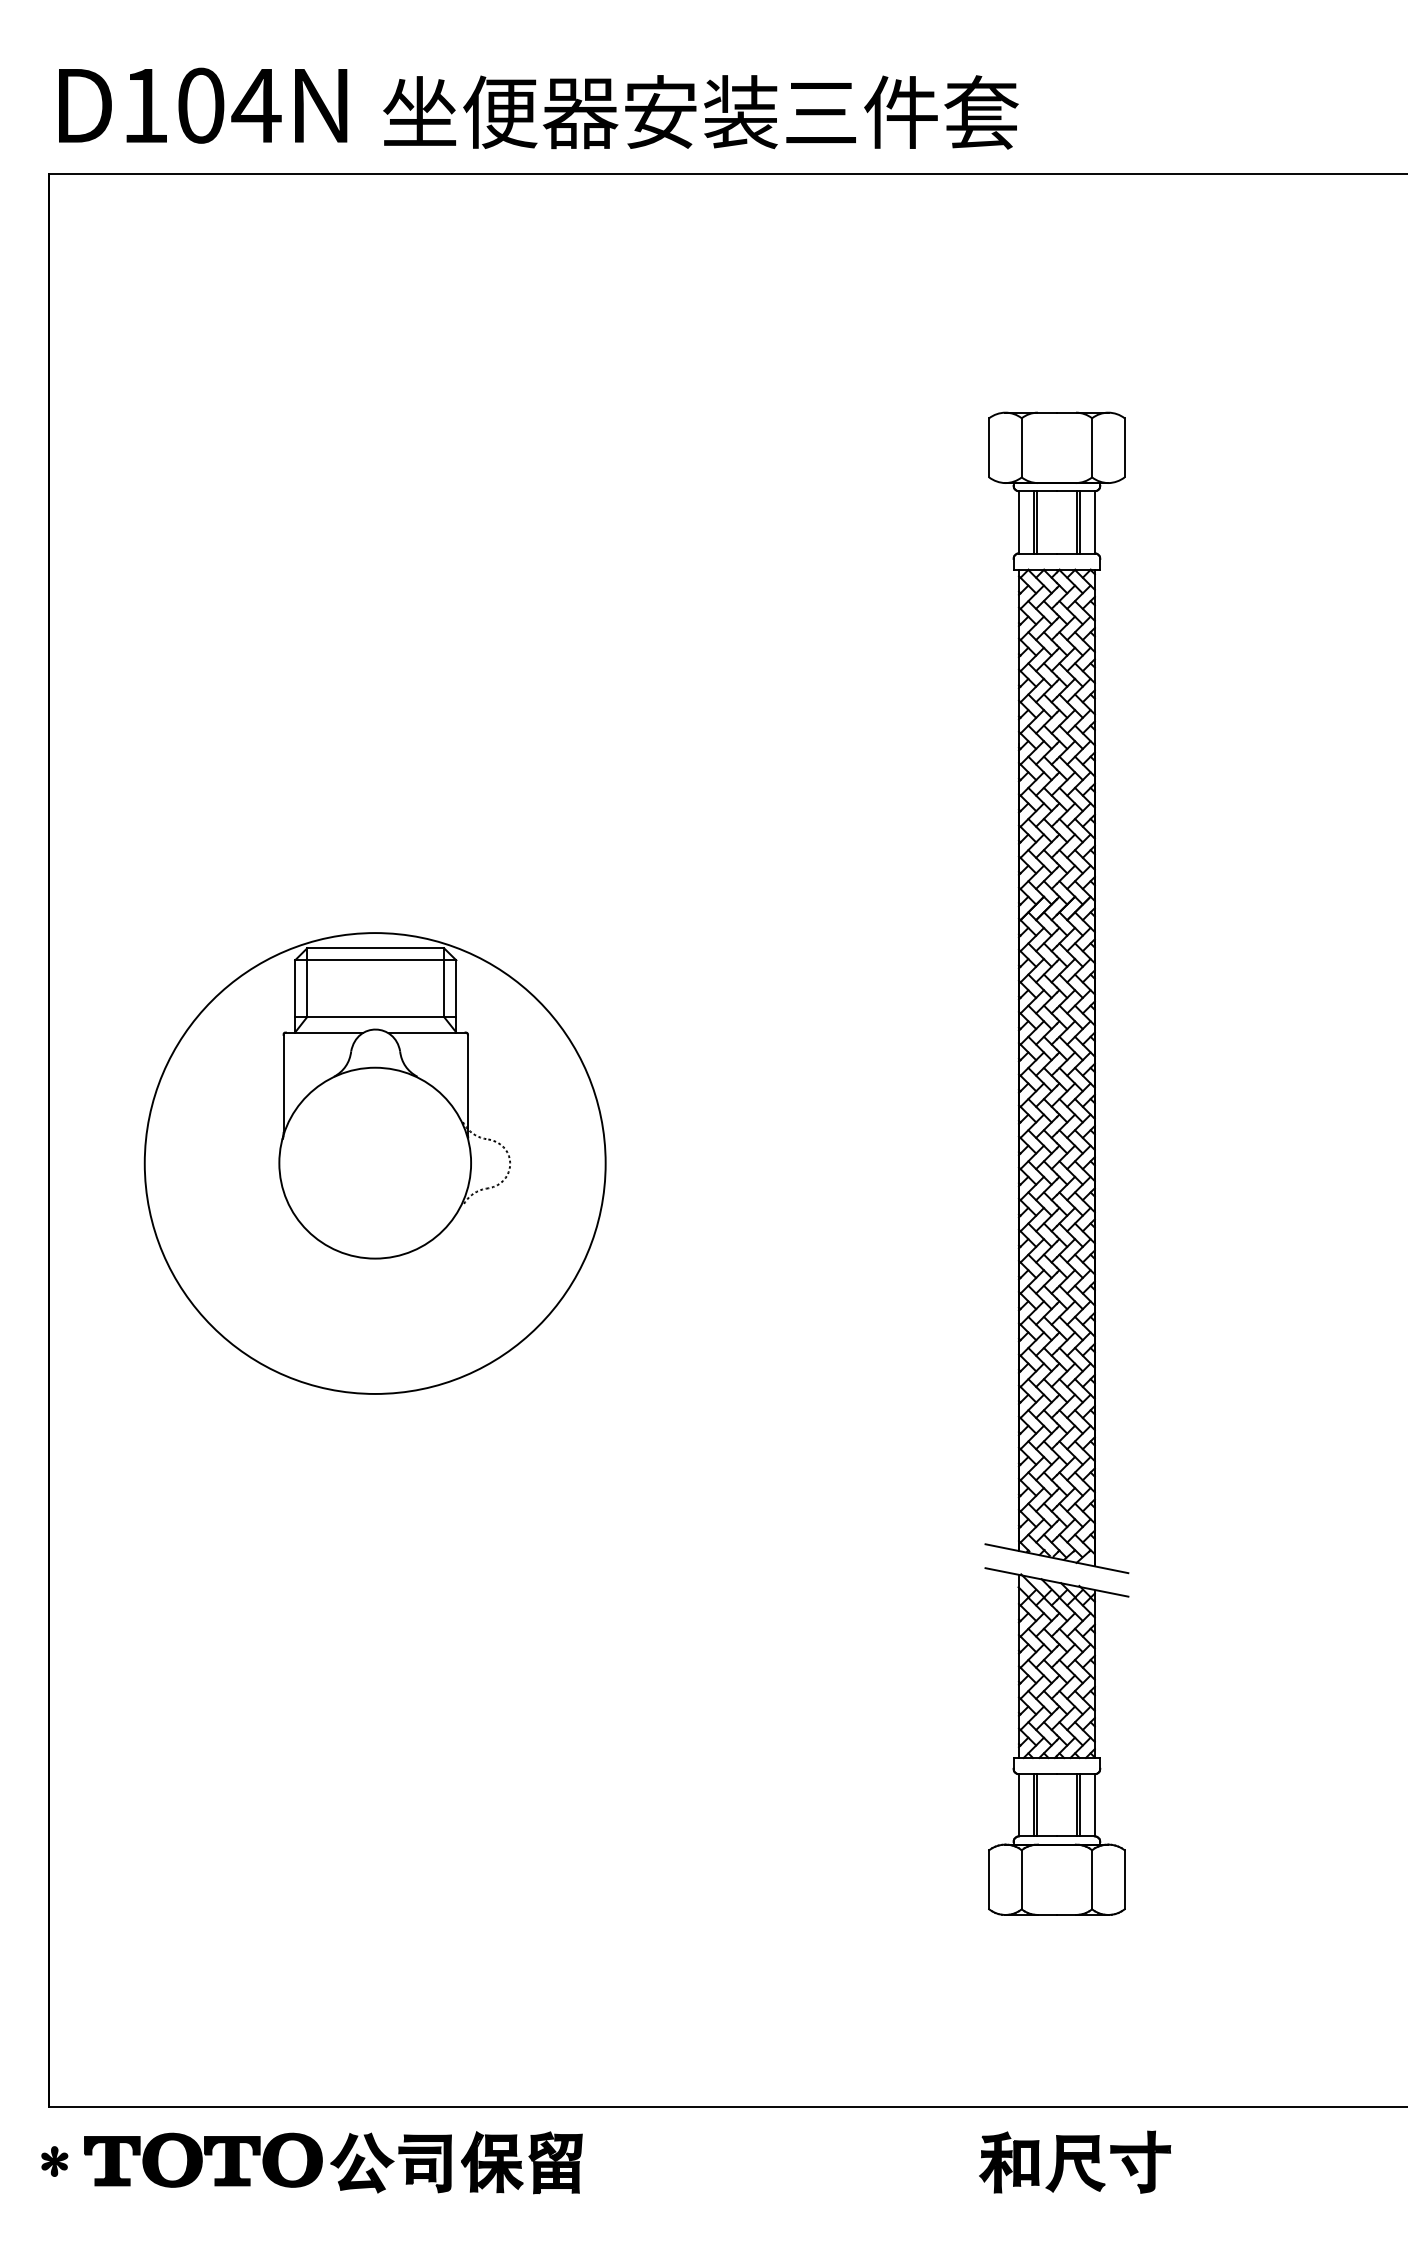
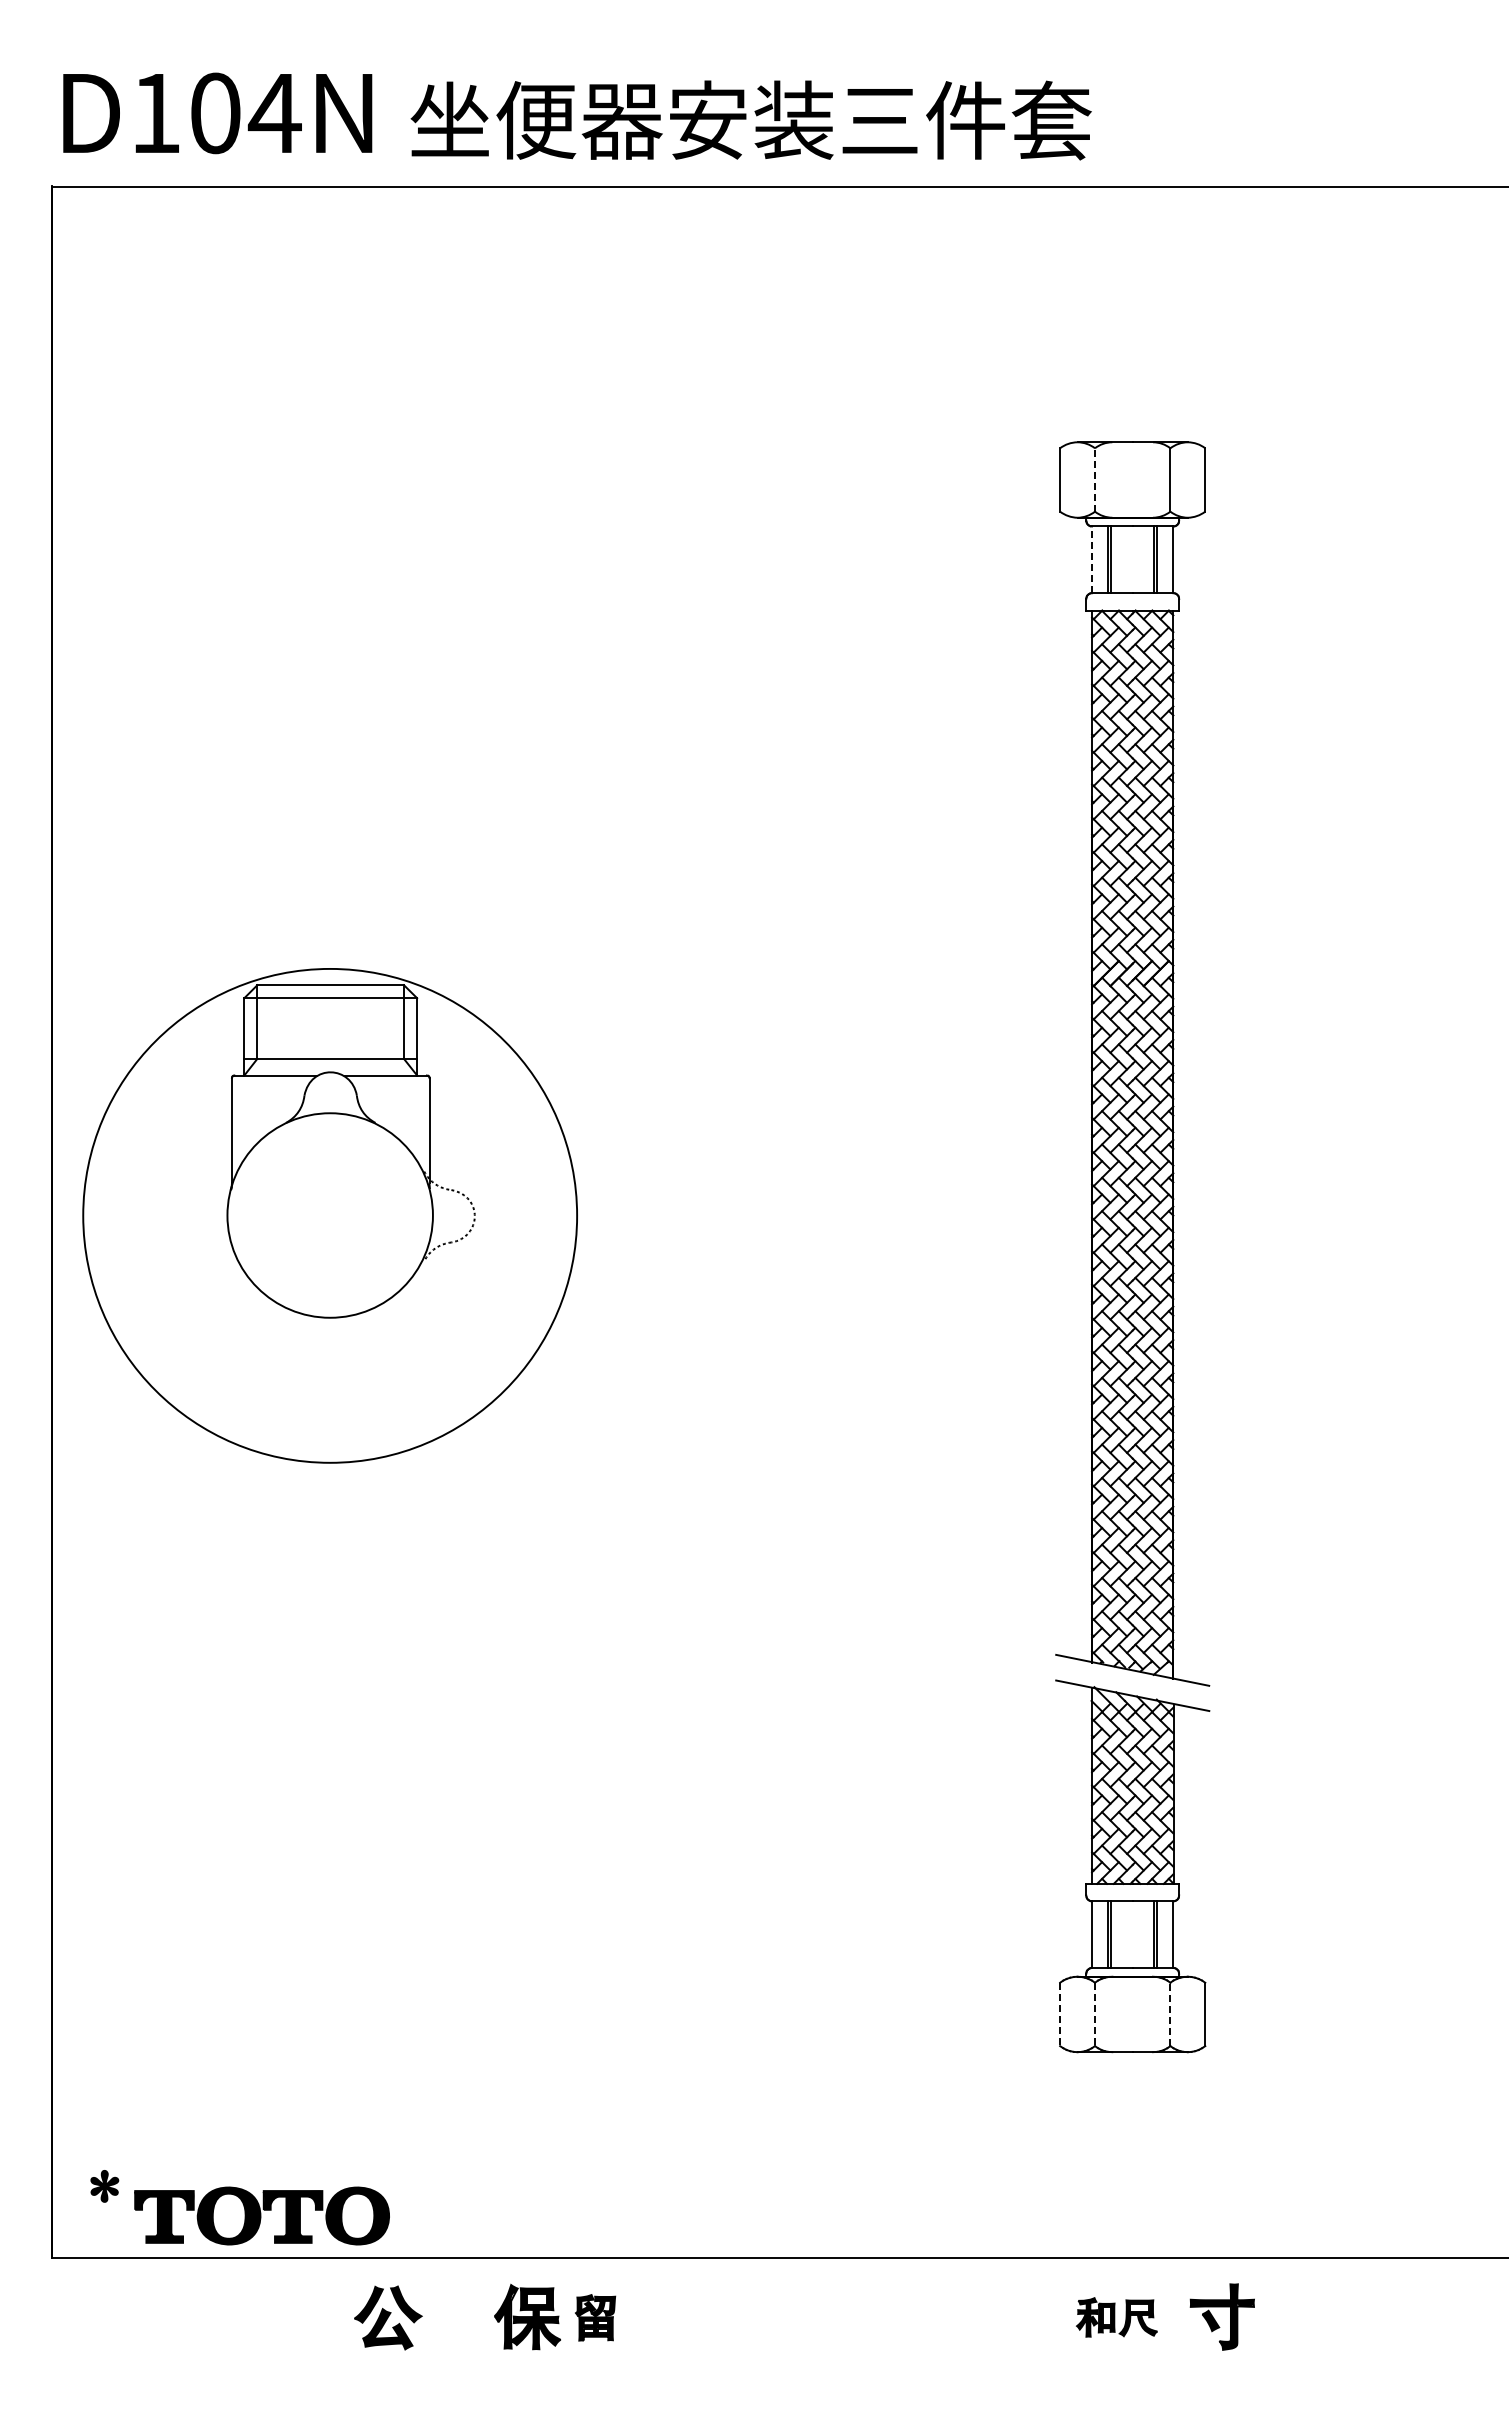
line: (1022, 447) -> (1095, 479), solid -> dashed
line: (1019, 522) -> (1092, 559), solid -> dashed
part: (374, 1163) -> (329, 1215), moved
line: (989, 1879) -> (1060, 2014), solid -> dashed
line: (1022, 1879) -> (1095, 2014), solid -> dashed
line: (1092, 1879) -> (1170, 2014), solid -> dashed
part: (202, 2159) -> (261, 2215), moved
part: (54, 2161) -> (104, 2186), moved
part: (555, 2162) -> (595, 2317), size x0.7
part: (1041, 2162) -> (1116, 2317), size x0.6
part: (424, 2163) -> (455, 2318), removed

